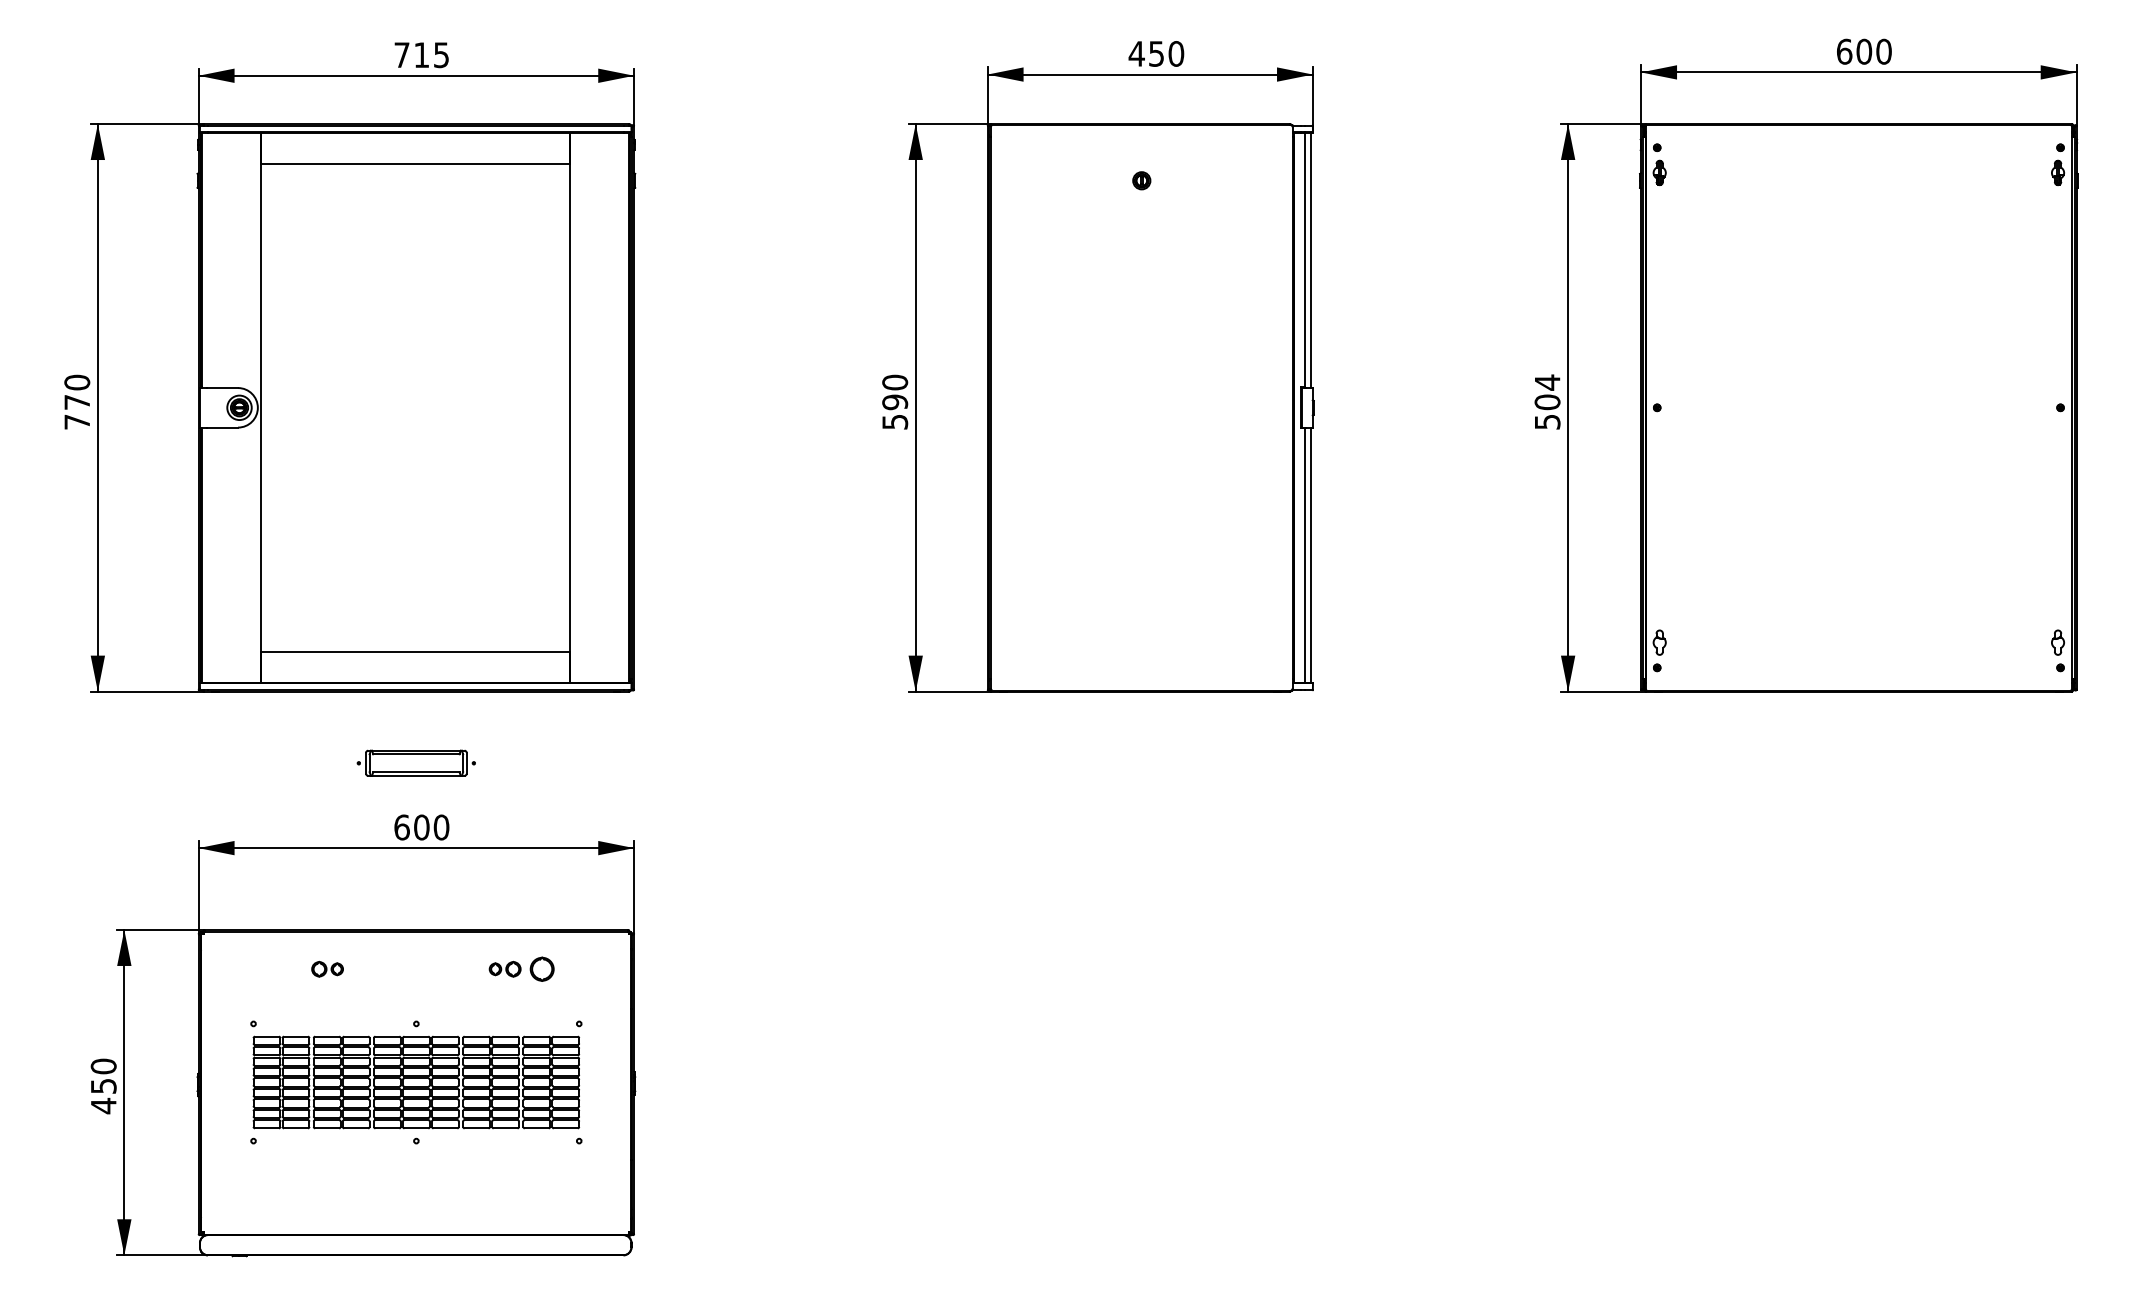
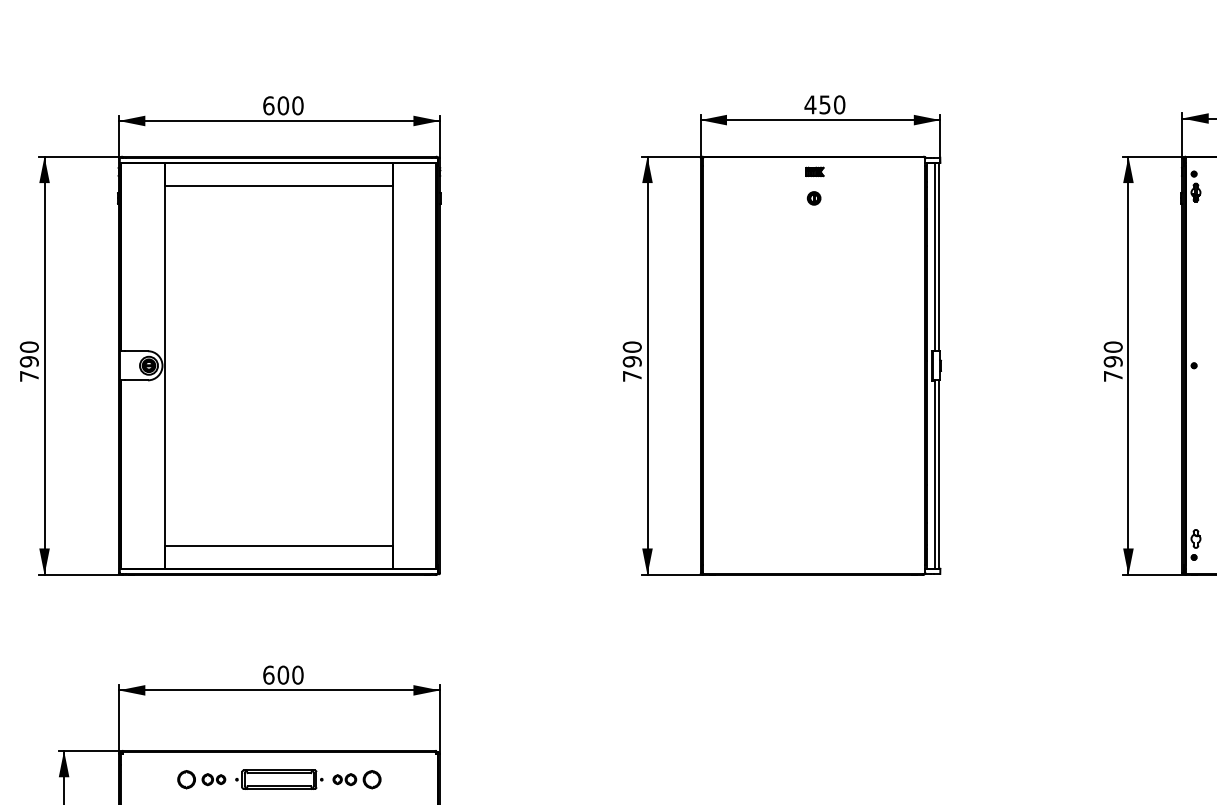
text: (421, 55) -> (283, 106), 715 -> 600
part: (1142, 144) -> (814, 171), added
text: (1547, 401) -> (1113, 361), 504 -> 790
text: (77, 402) -> (29, 361), 770 -> 790
text: (895, 421) -> (632, 375), 590 -> 790
part: (415, 762) -> (278, 779), moved
part: (290, 968) -> (186, 779), added

